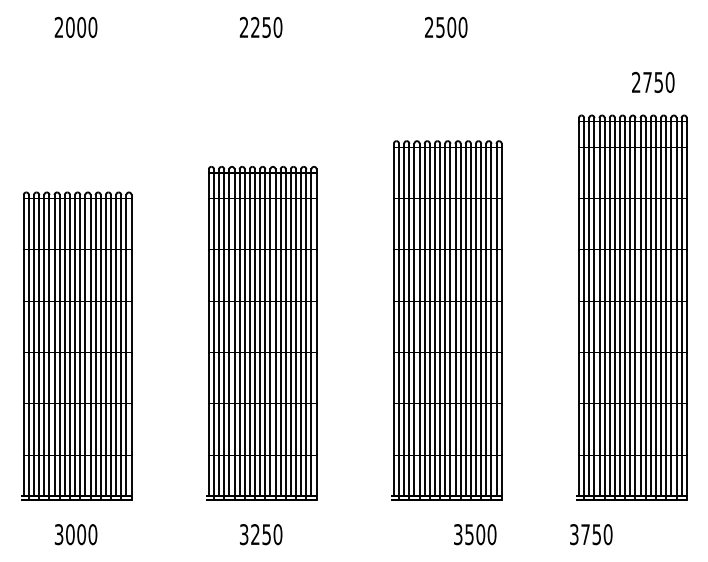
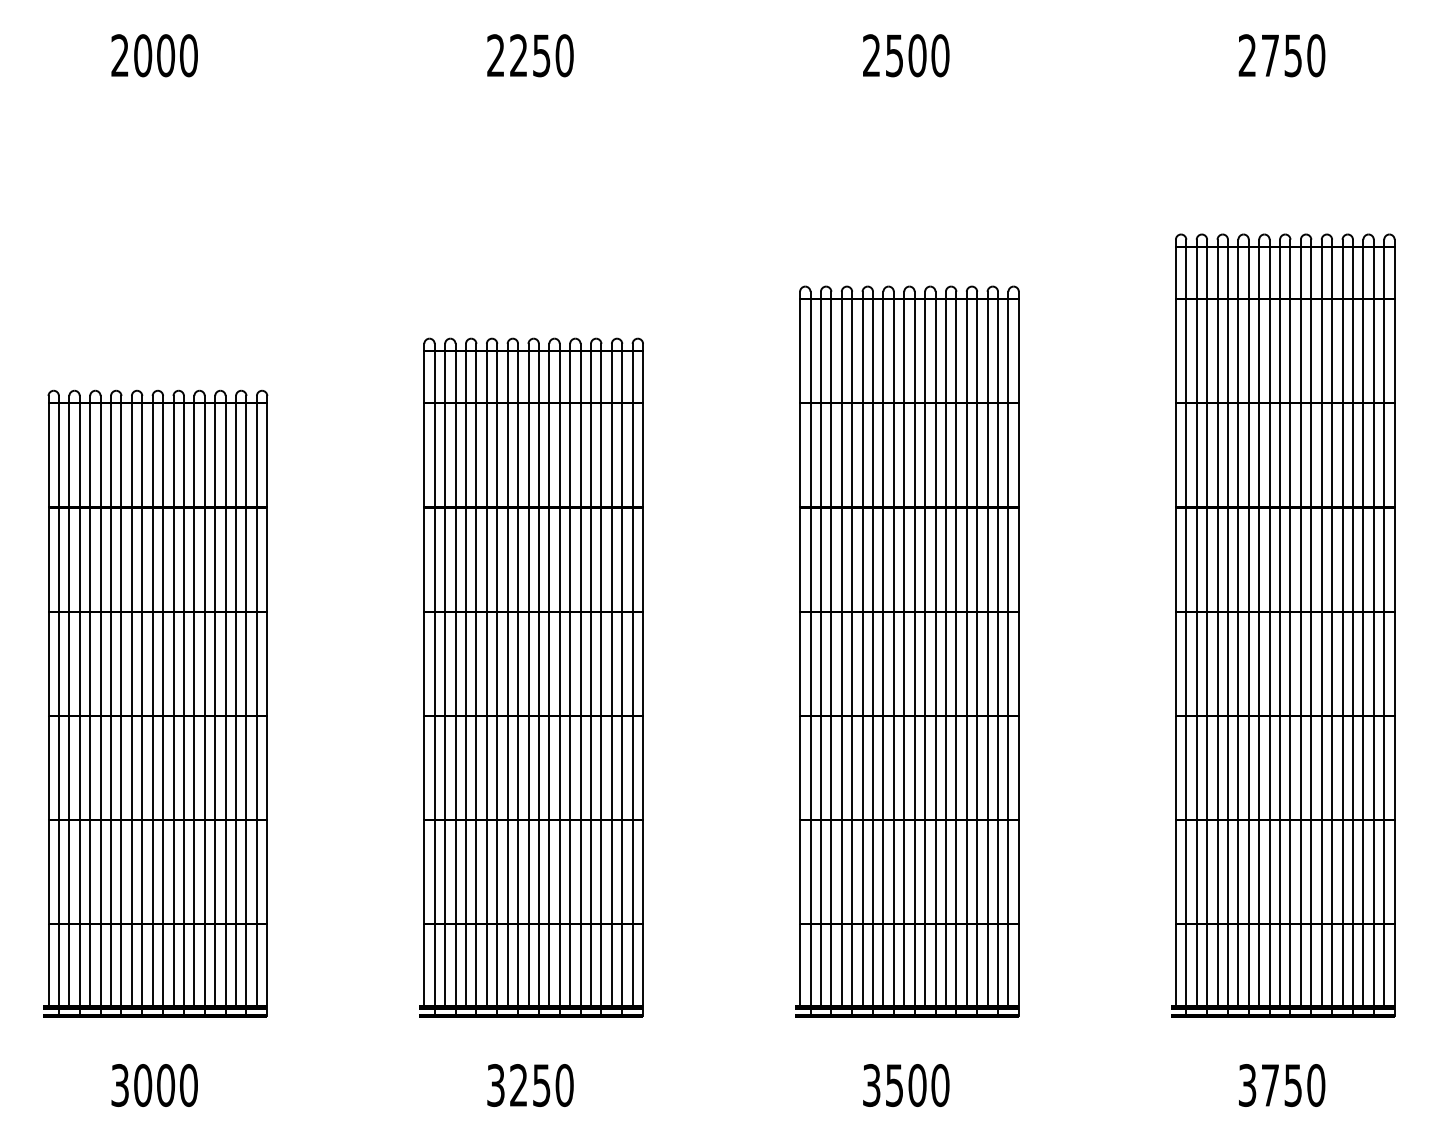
text: (653, 81) -> (1282, 53), moved
text: (475, 534) -> (906, 1085), moved
text: (591, 534) -> (1282, 1085), moved

